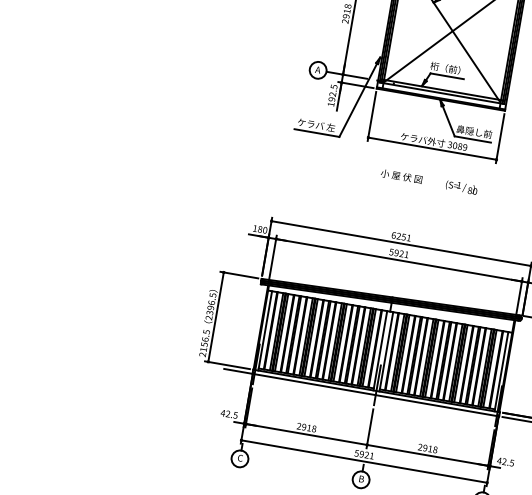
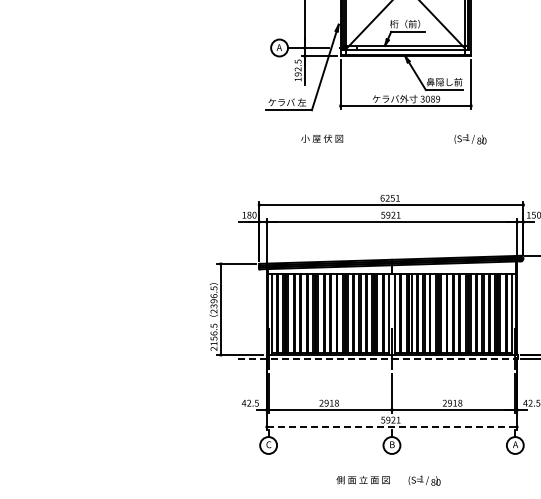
text: (401, 176) -> (322, 138), moved
text: (461, 187) -> (470, 139), moved
line: (361, 392) -> (377, 359), solid -> dashed
line: (364, 461) -> (392, 426), solid -> dashed

